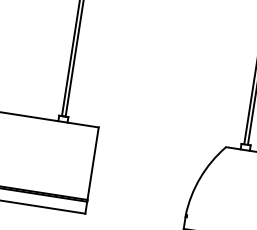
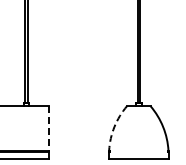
line: (92, 163) -> (48, 128), solid -> dashed
arc: (200, 178) -> (114, 127), solid -> dashed

